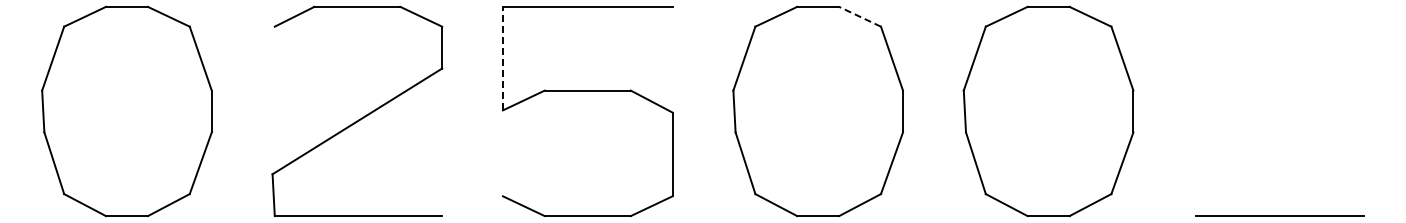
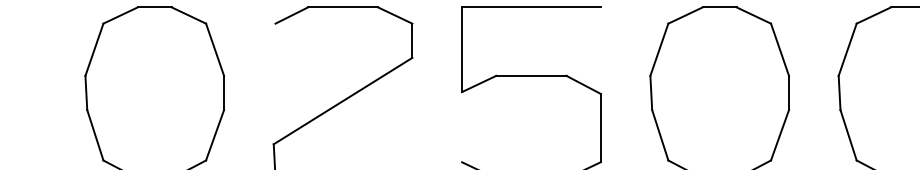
line: (859, 16) -> (753, 15), dashed -> solid
line: (502, 58) -> (461, 49), dashed -> solid

